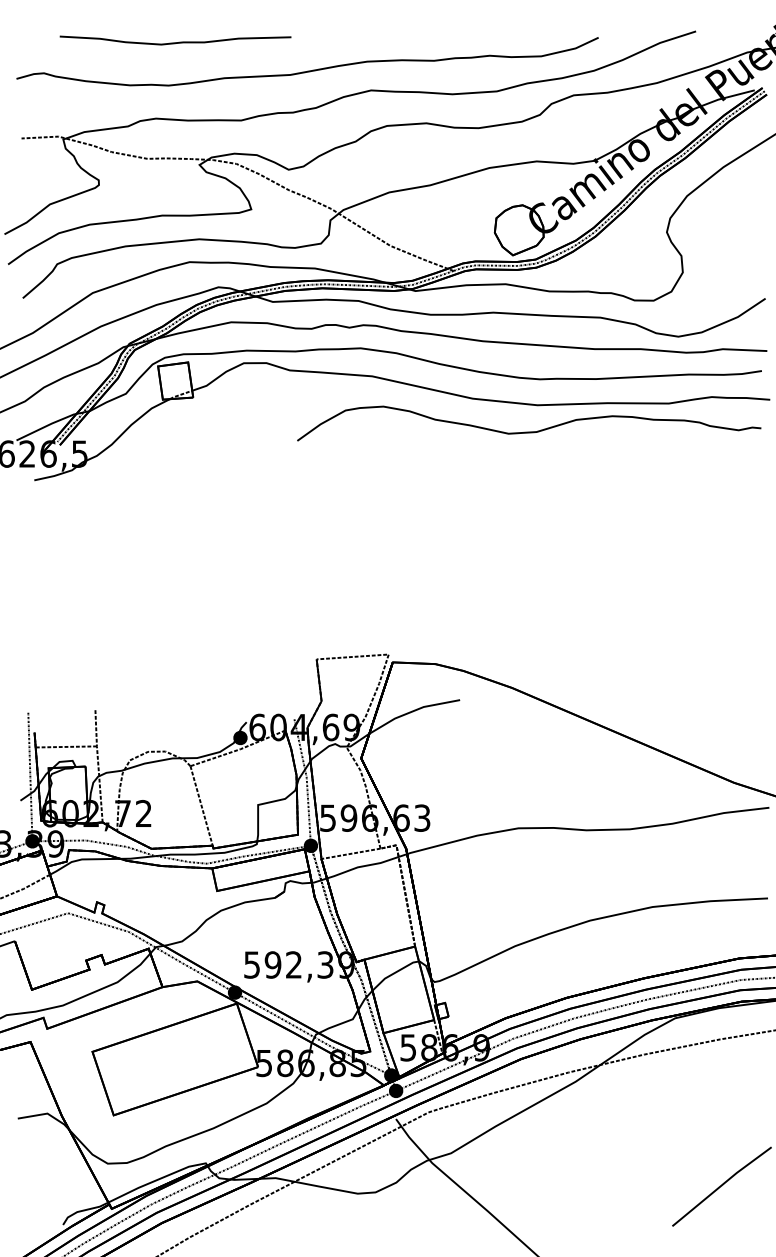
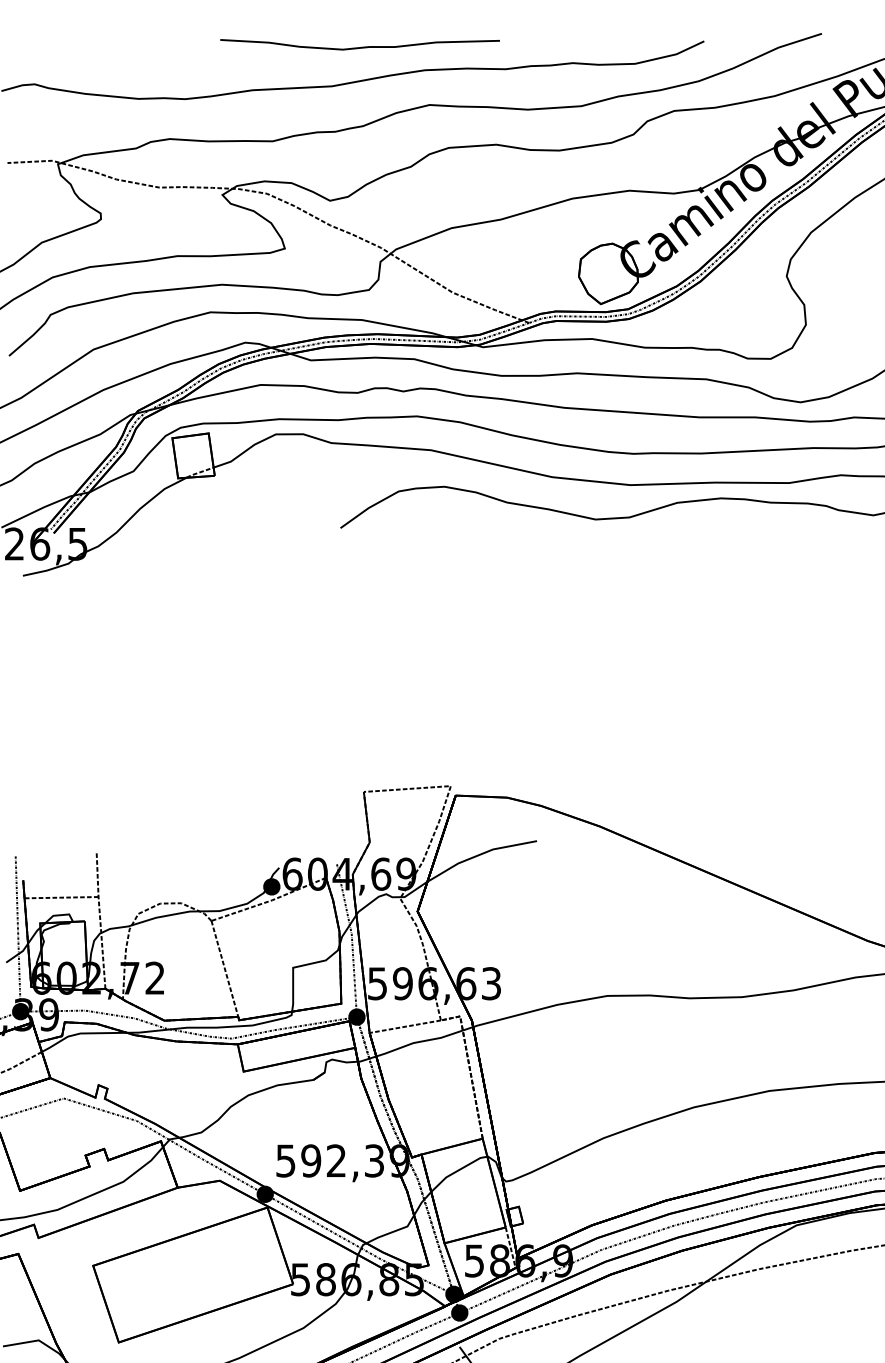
part: (175, 40) -> (360, 44), moved

